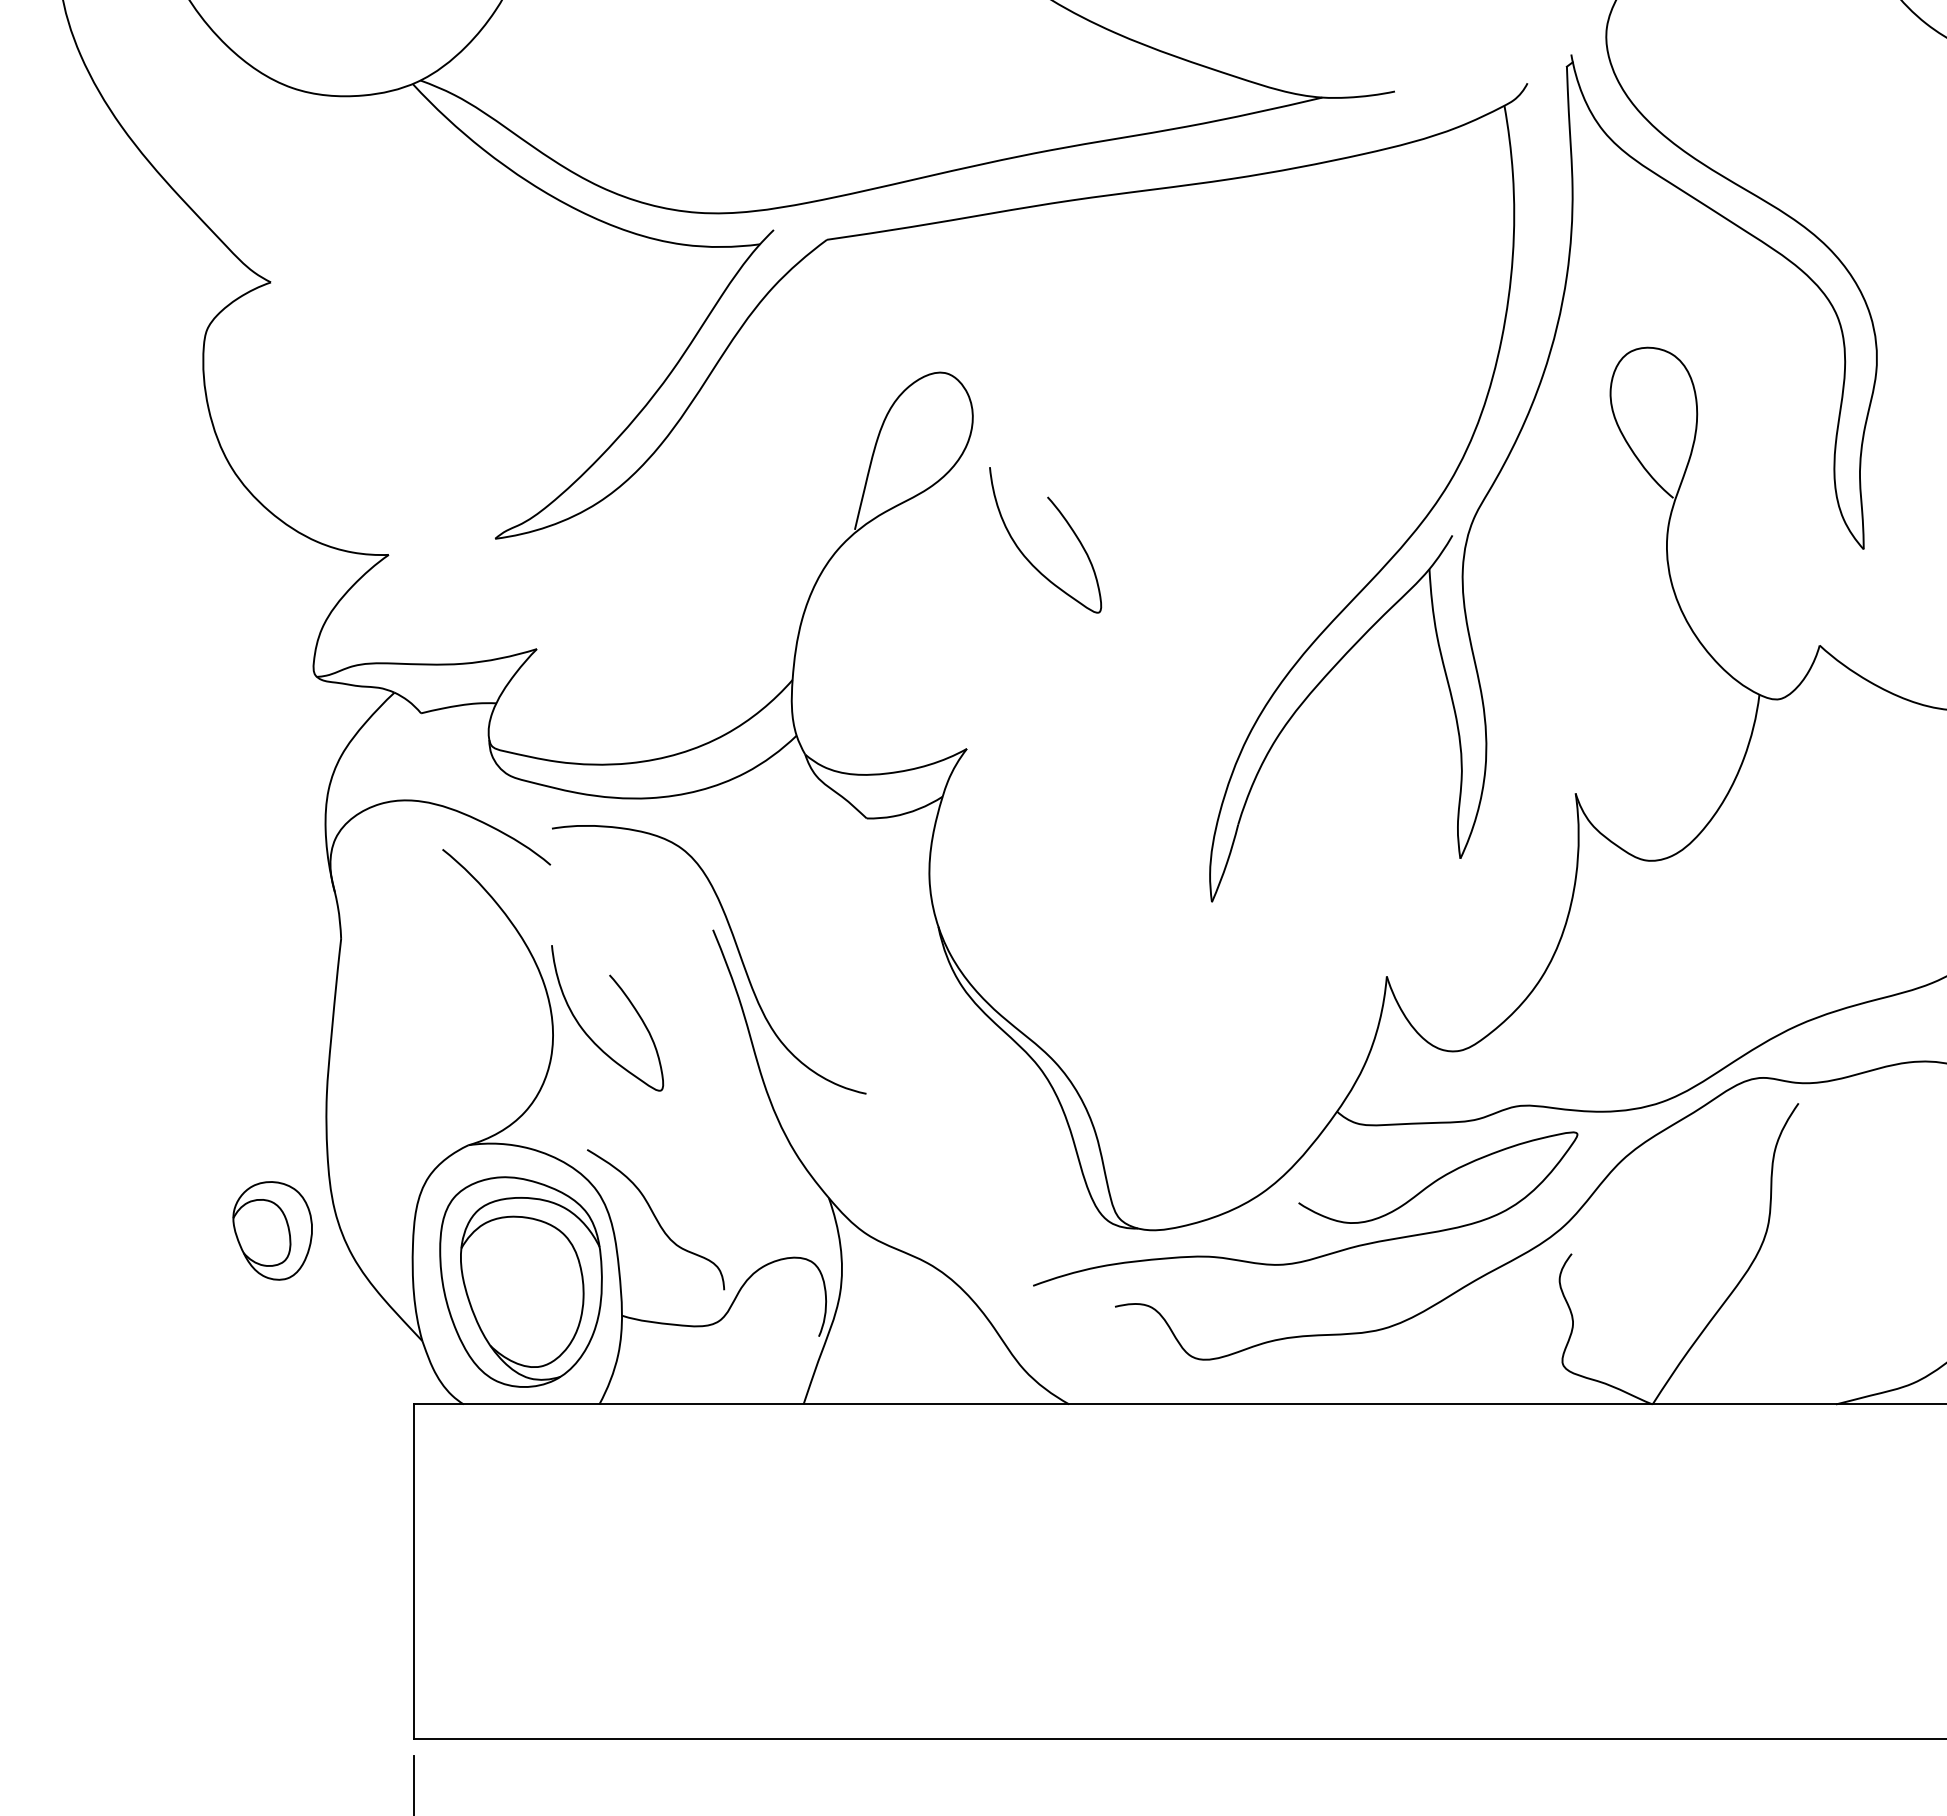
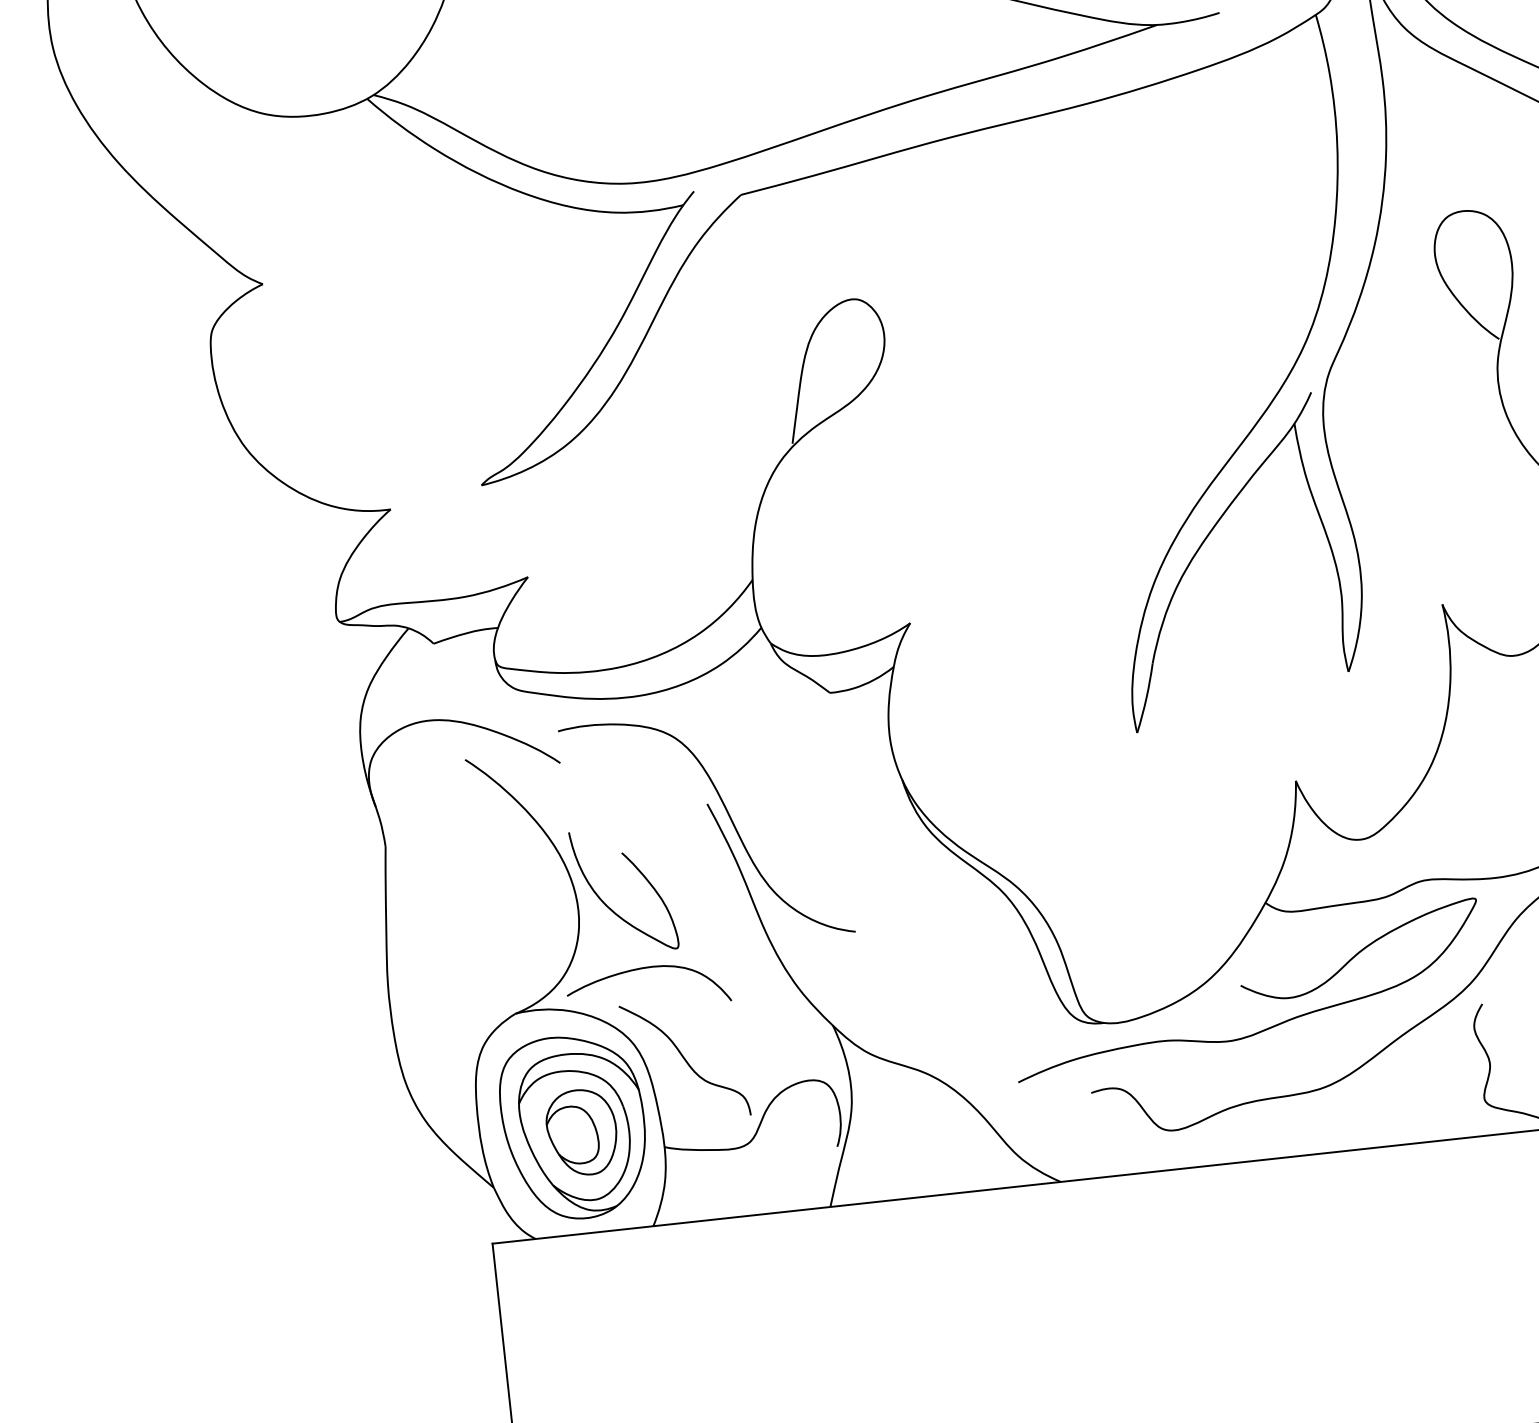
curve: (1025, 555) -> (942, 449), removed
curve: (623, 1109) -> (646, 968), added
part: (272, 1230) -> (581, 1132), moved

